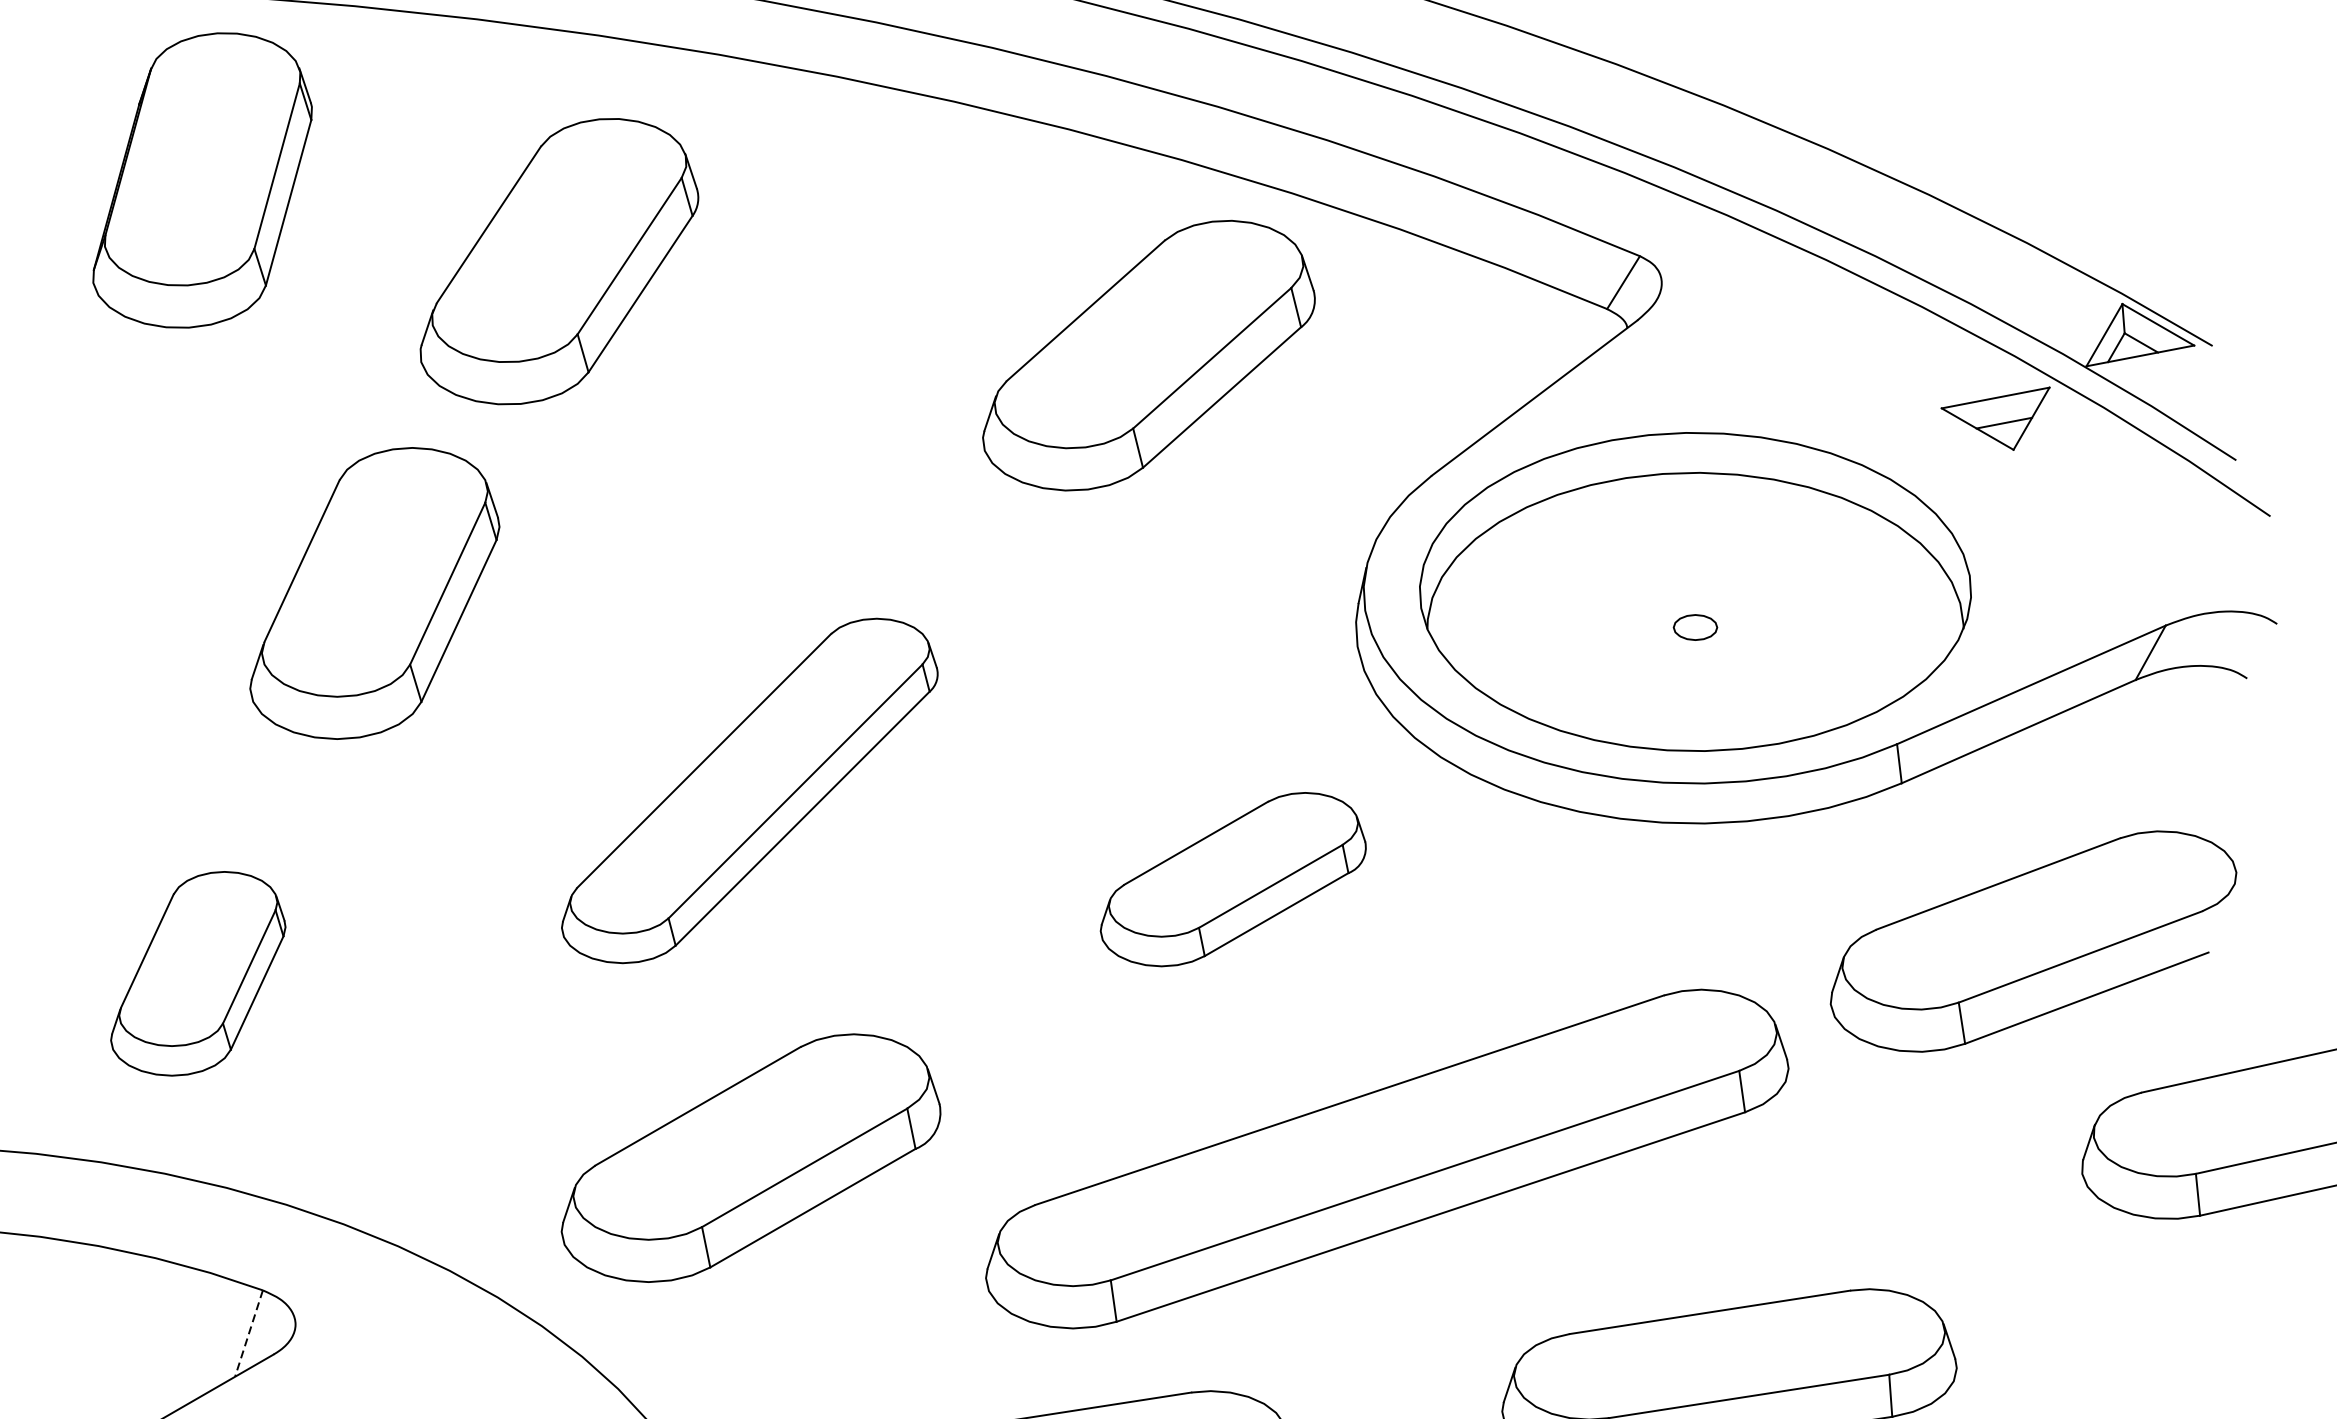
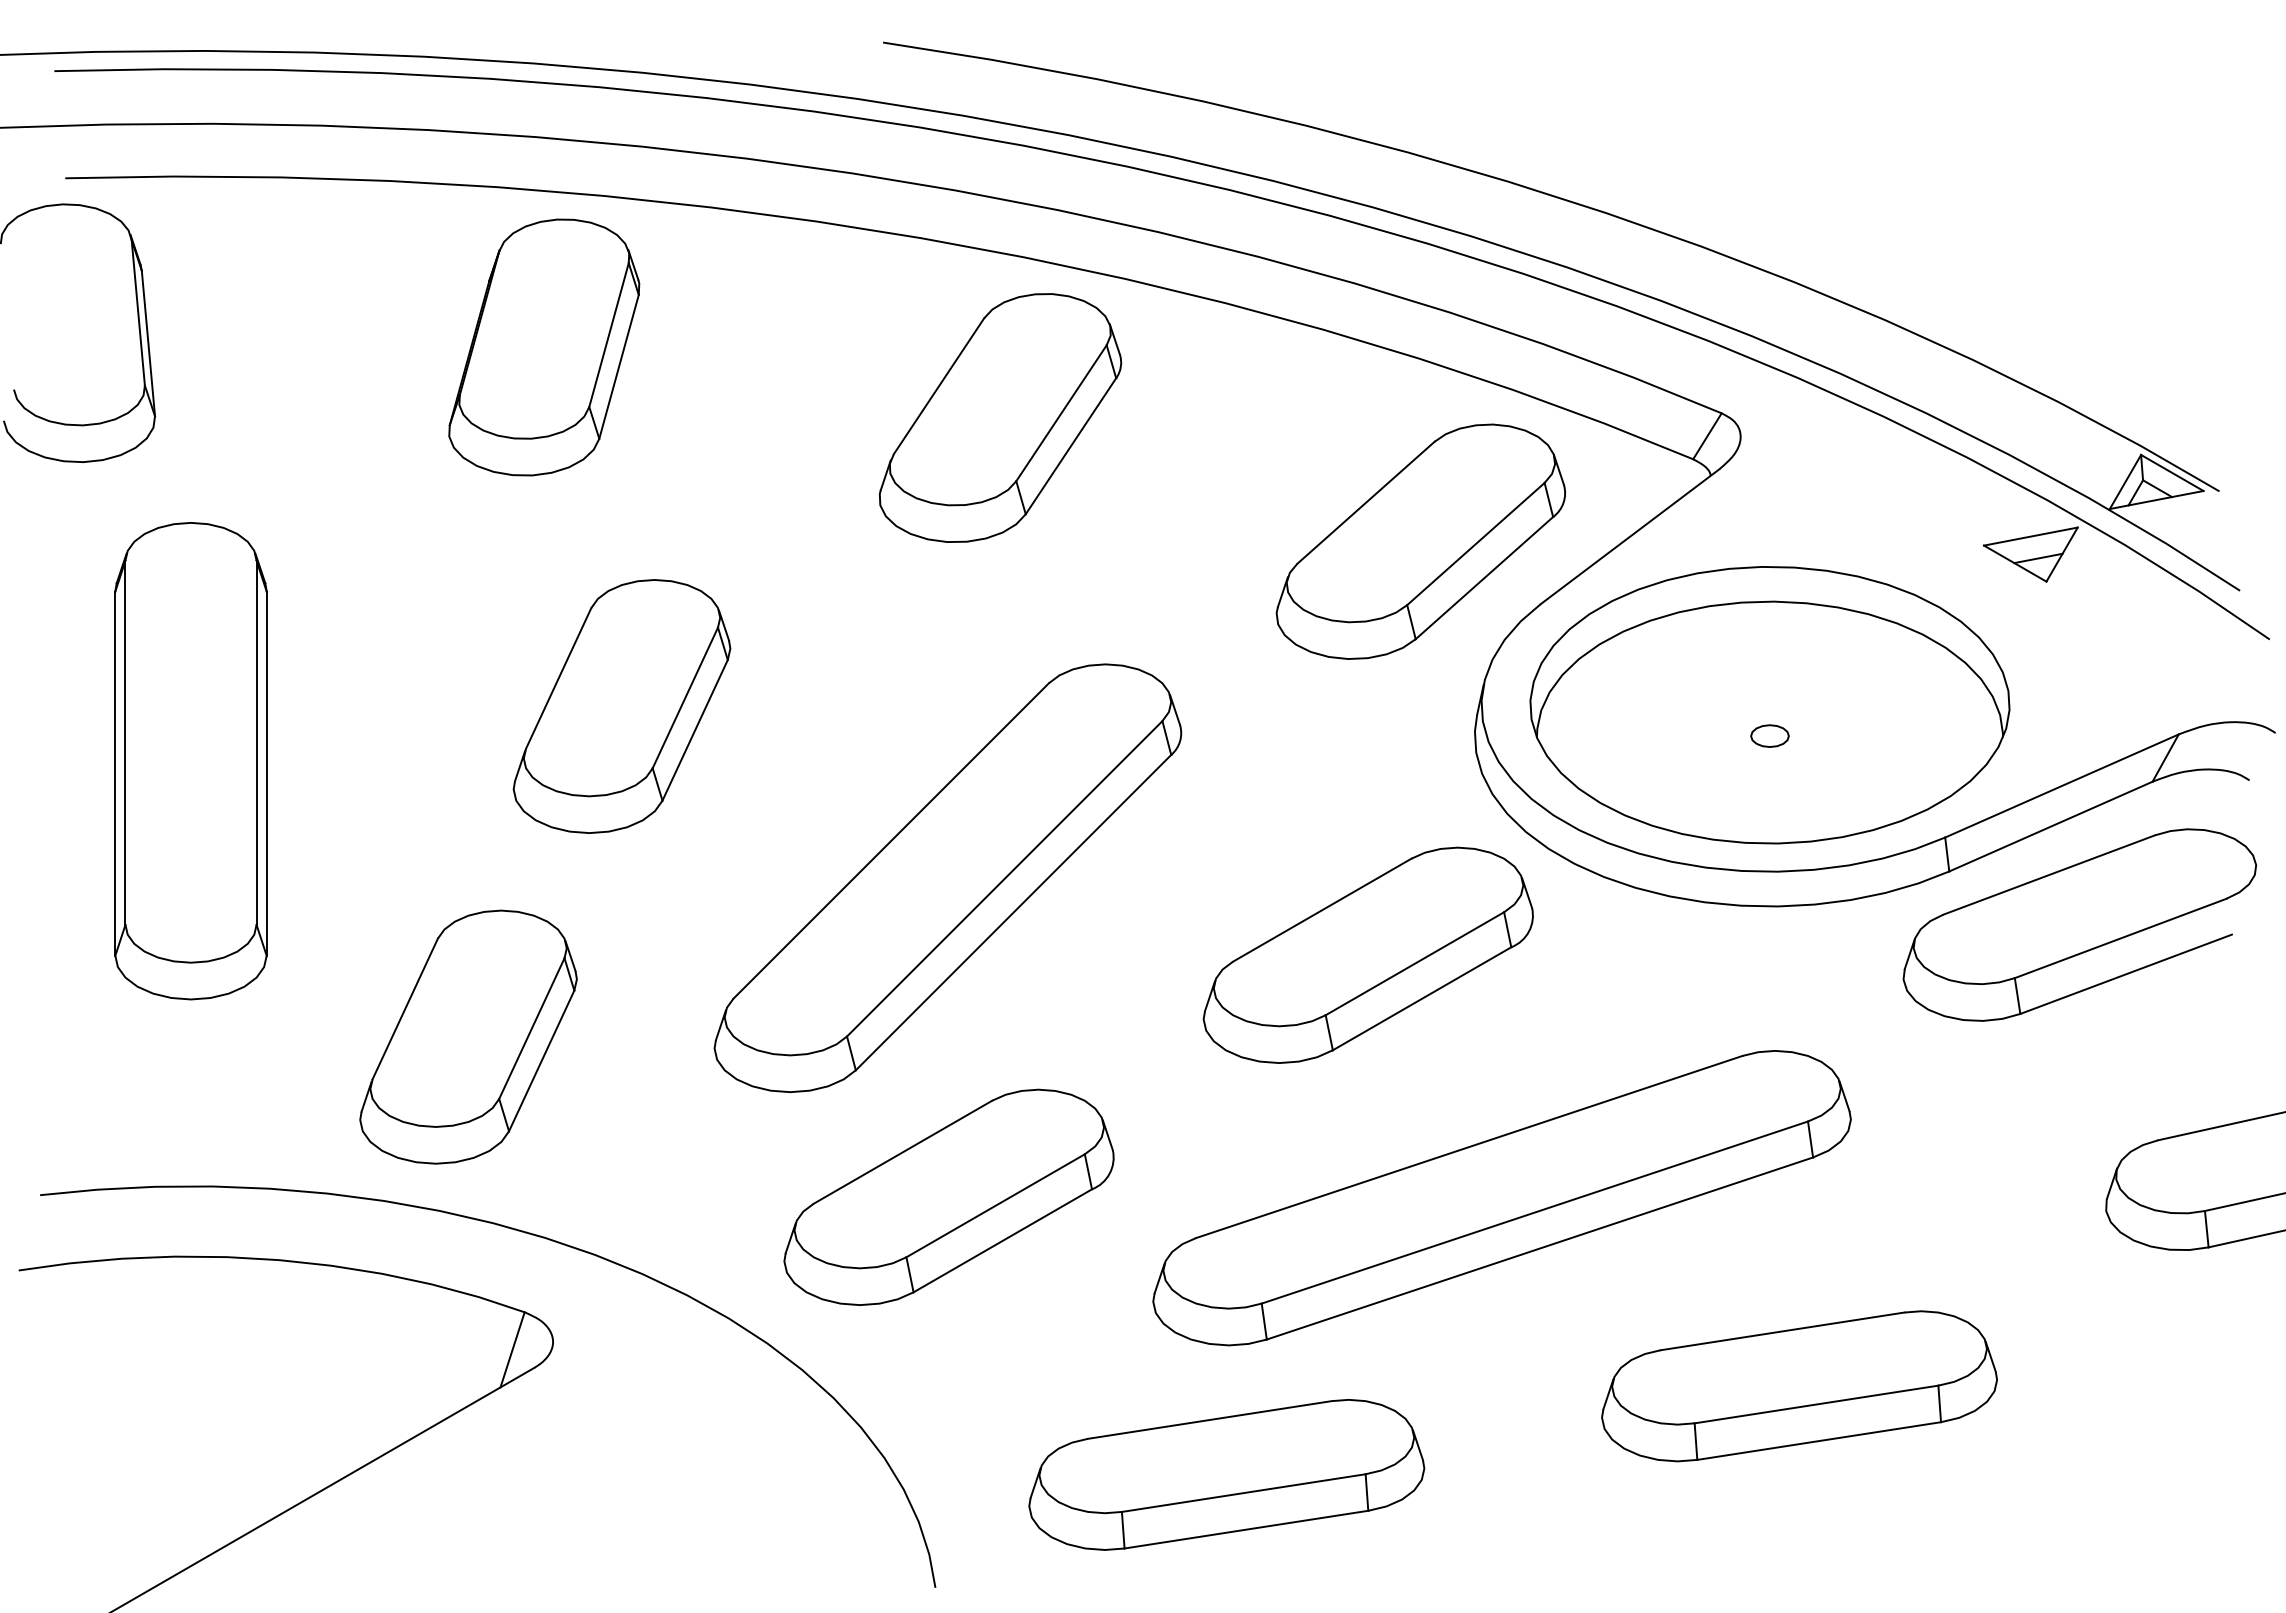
part: (202, 180) -> (544, 347), moved
part: (559, 261) -> (1000, 417), moved
part: (1148, 355) -> (1420, 541), moved
part: (749, 790) -> (947, 877), size x1.43
part: (1232, 878) -> (1367, 954), size x1.43
part: (2033, 940) -> (2079, 924), moved
part: (198, 973) -> (468, 1036), size x1.43
line: (248, 1334) -> (512, 1350), dashed -> solid

